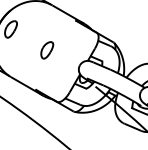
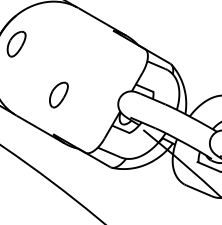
part: (47, 50) -> (59, 95), moved

